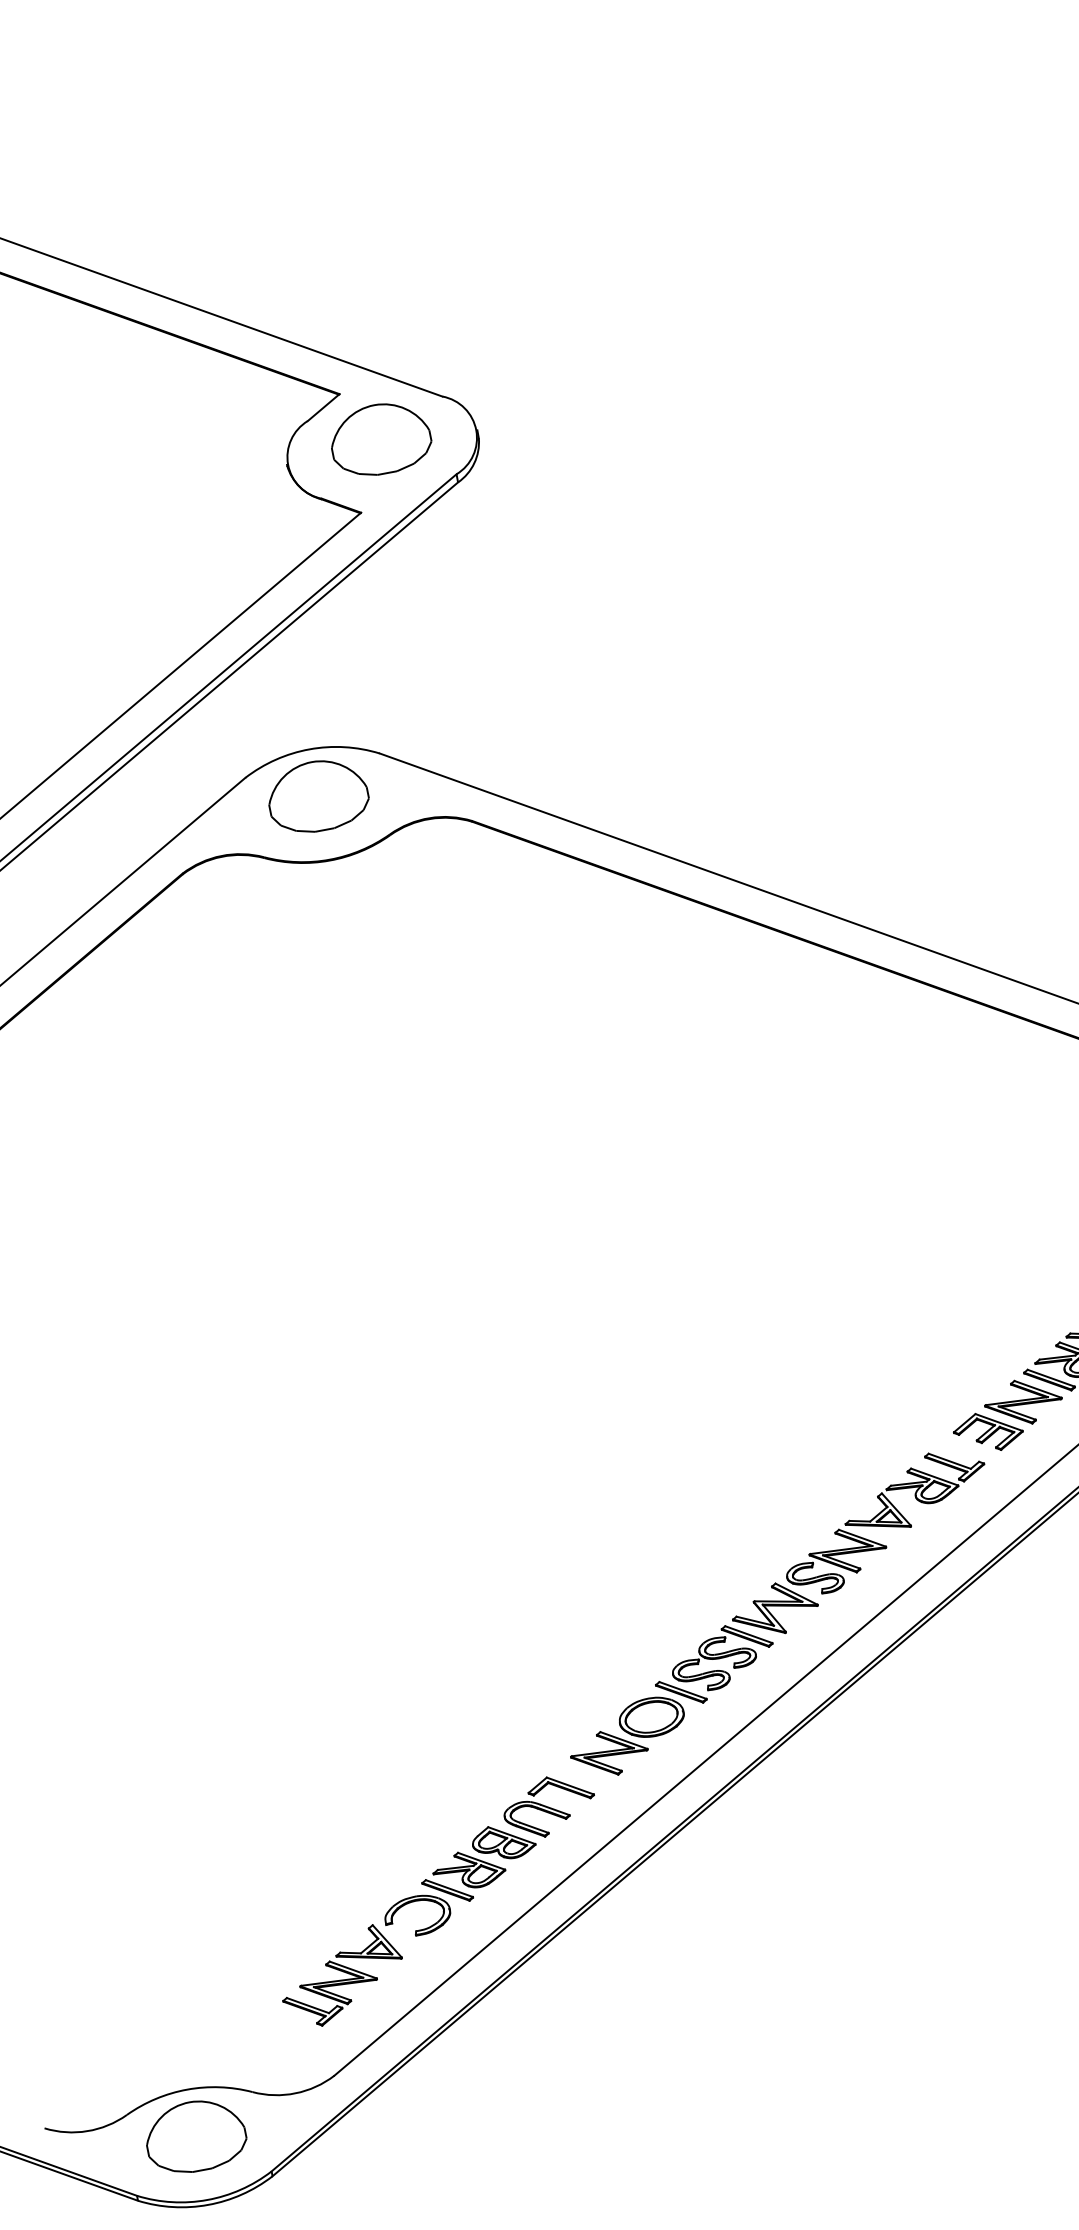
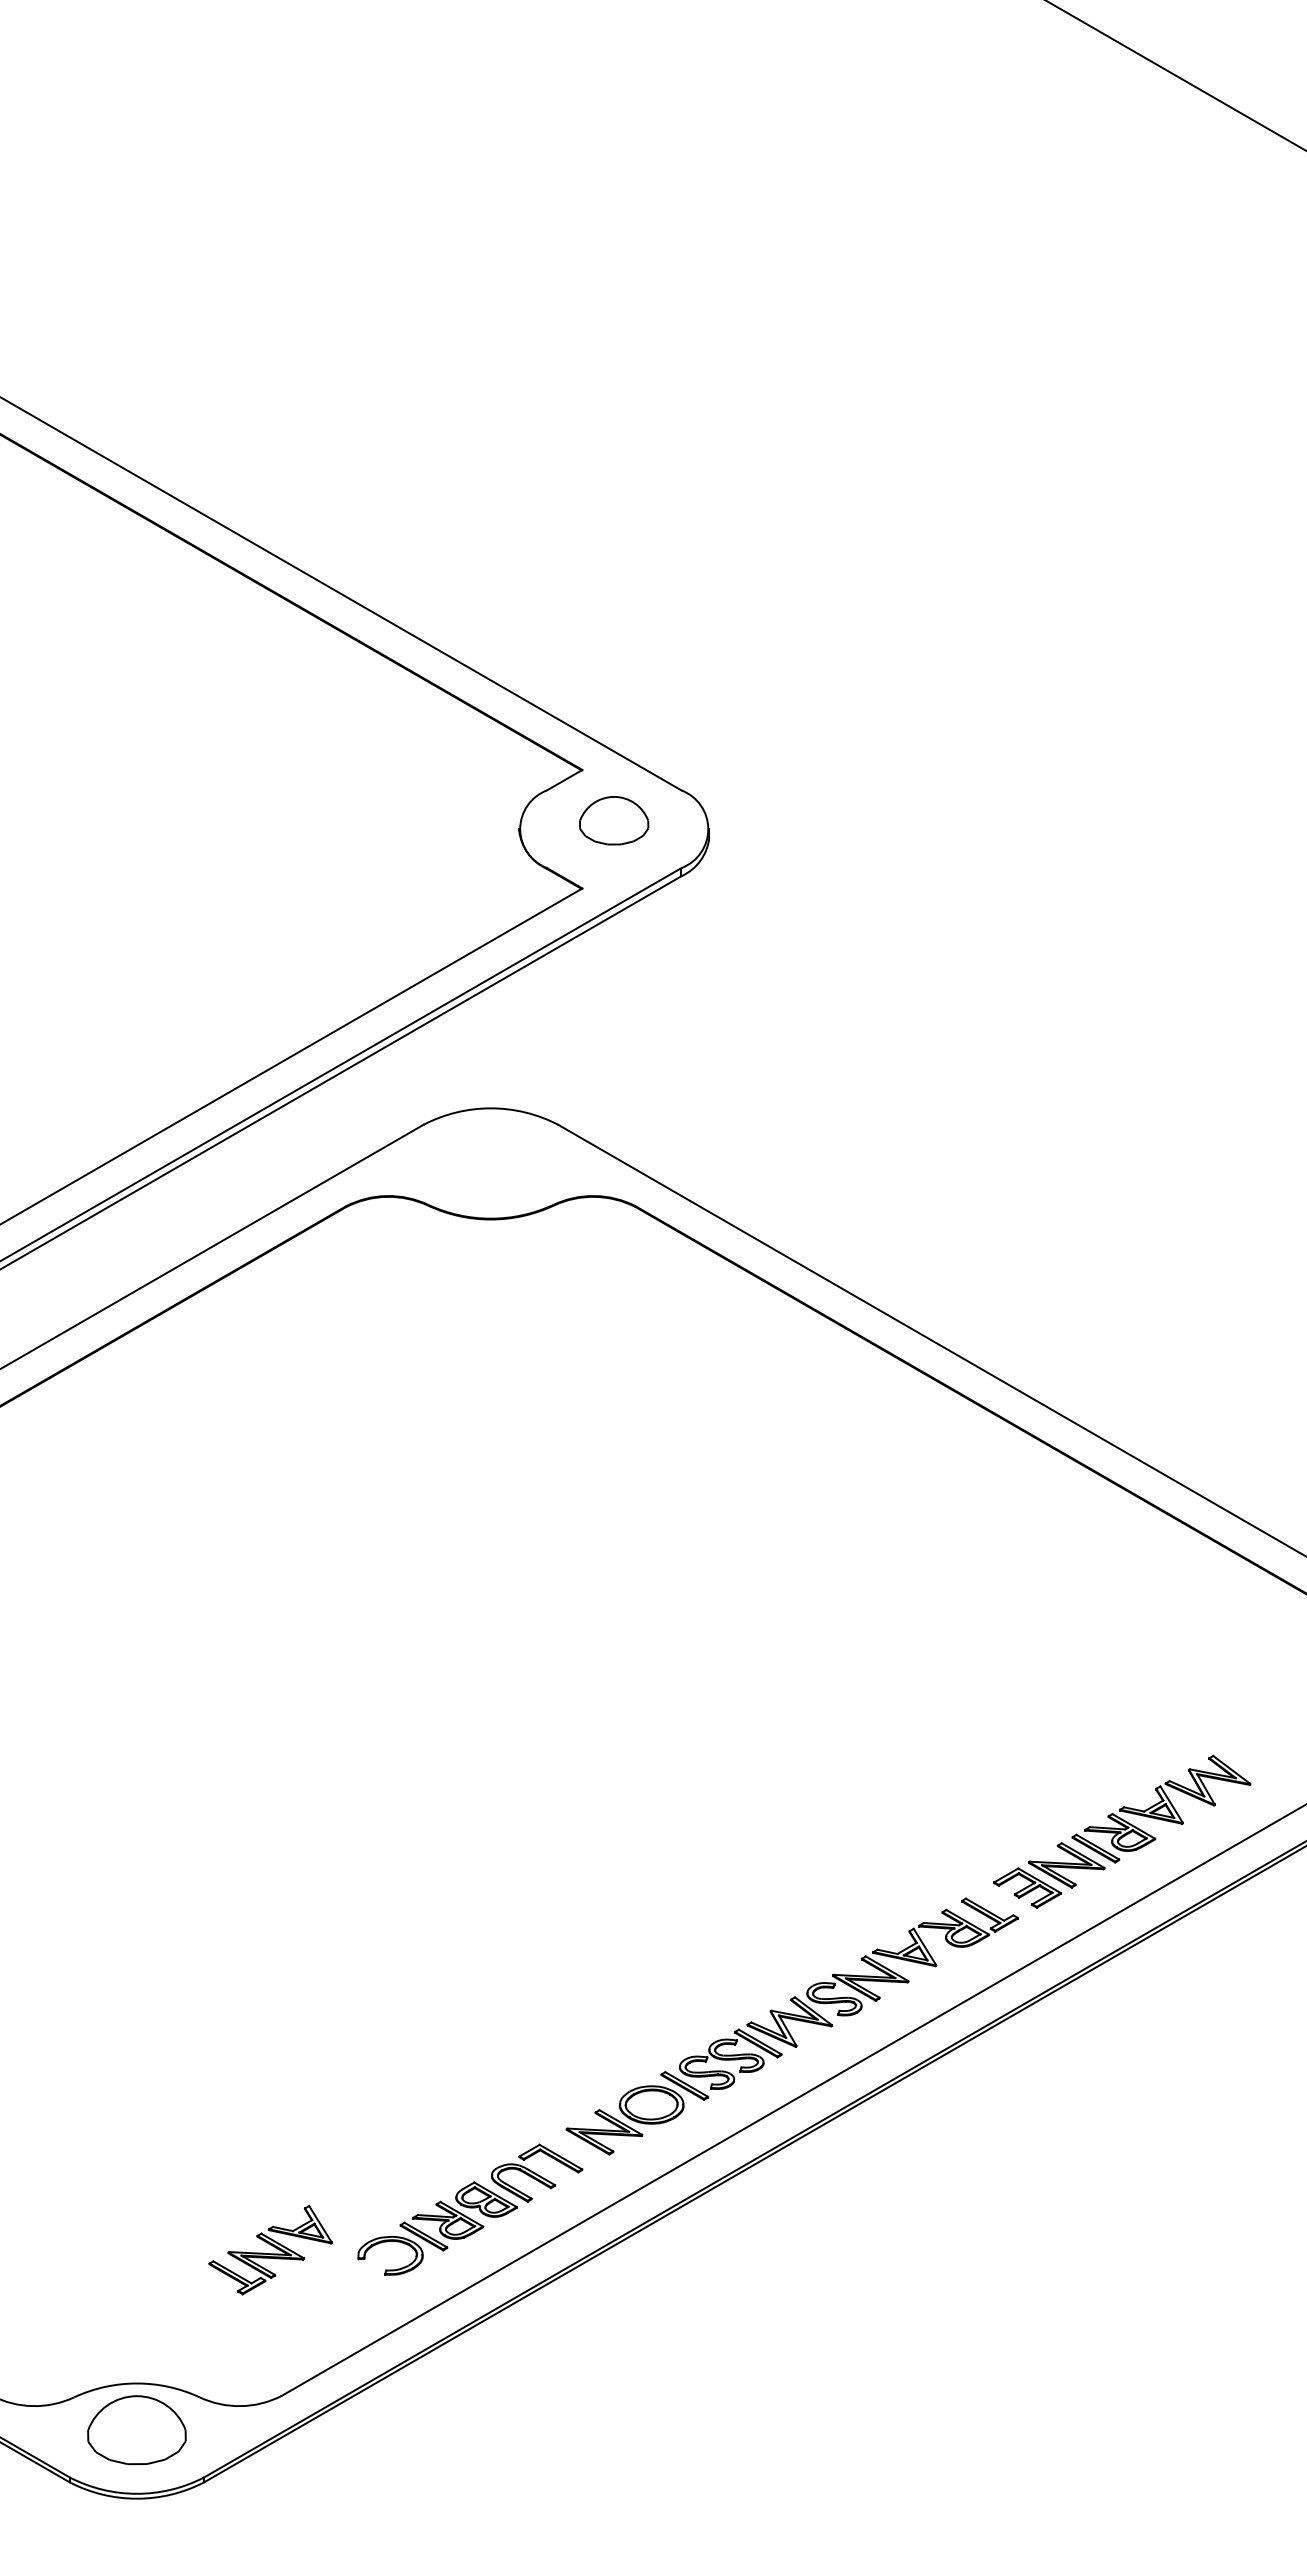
part: (379, 439) -> (613, 820), size x0.7
part: (317, 795) -> (490, 1154), removed
part: (341, 1975) -> (270, 2249), moved

